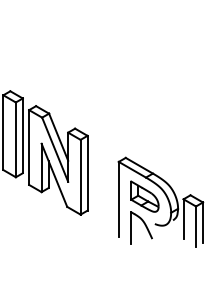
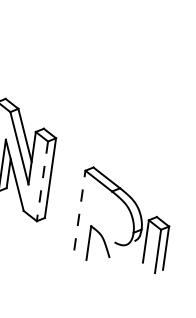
line: (80, 177) -> (42, 181), solid -> dashed
part: (144, 196) -> (107, 211), removed
line: (118, 198) -> (79, 209), solid -> dashed

